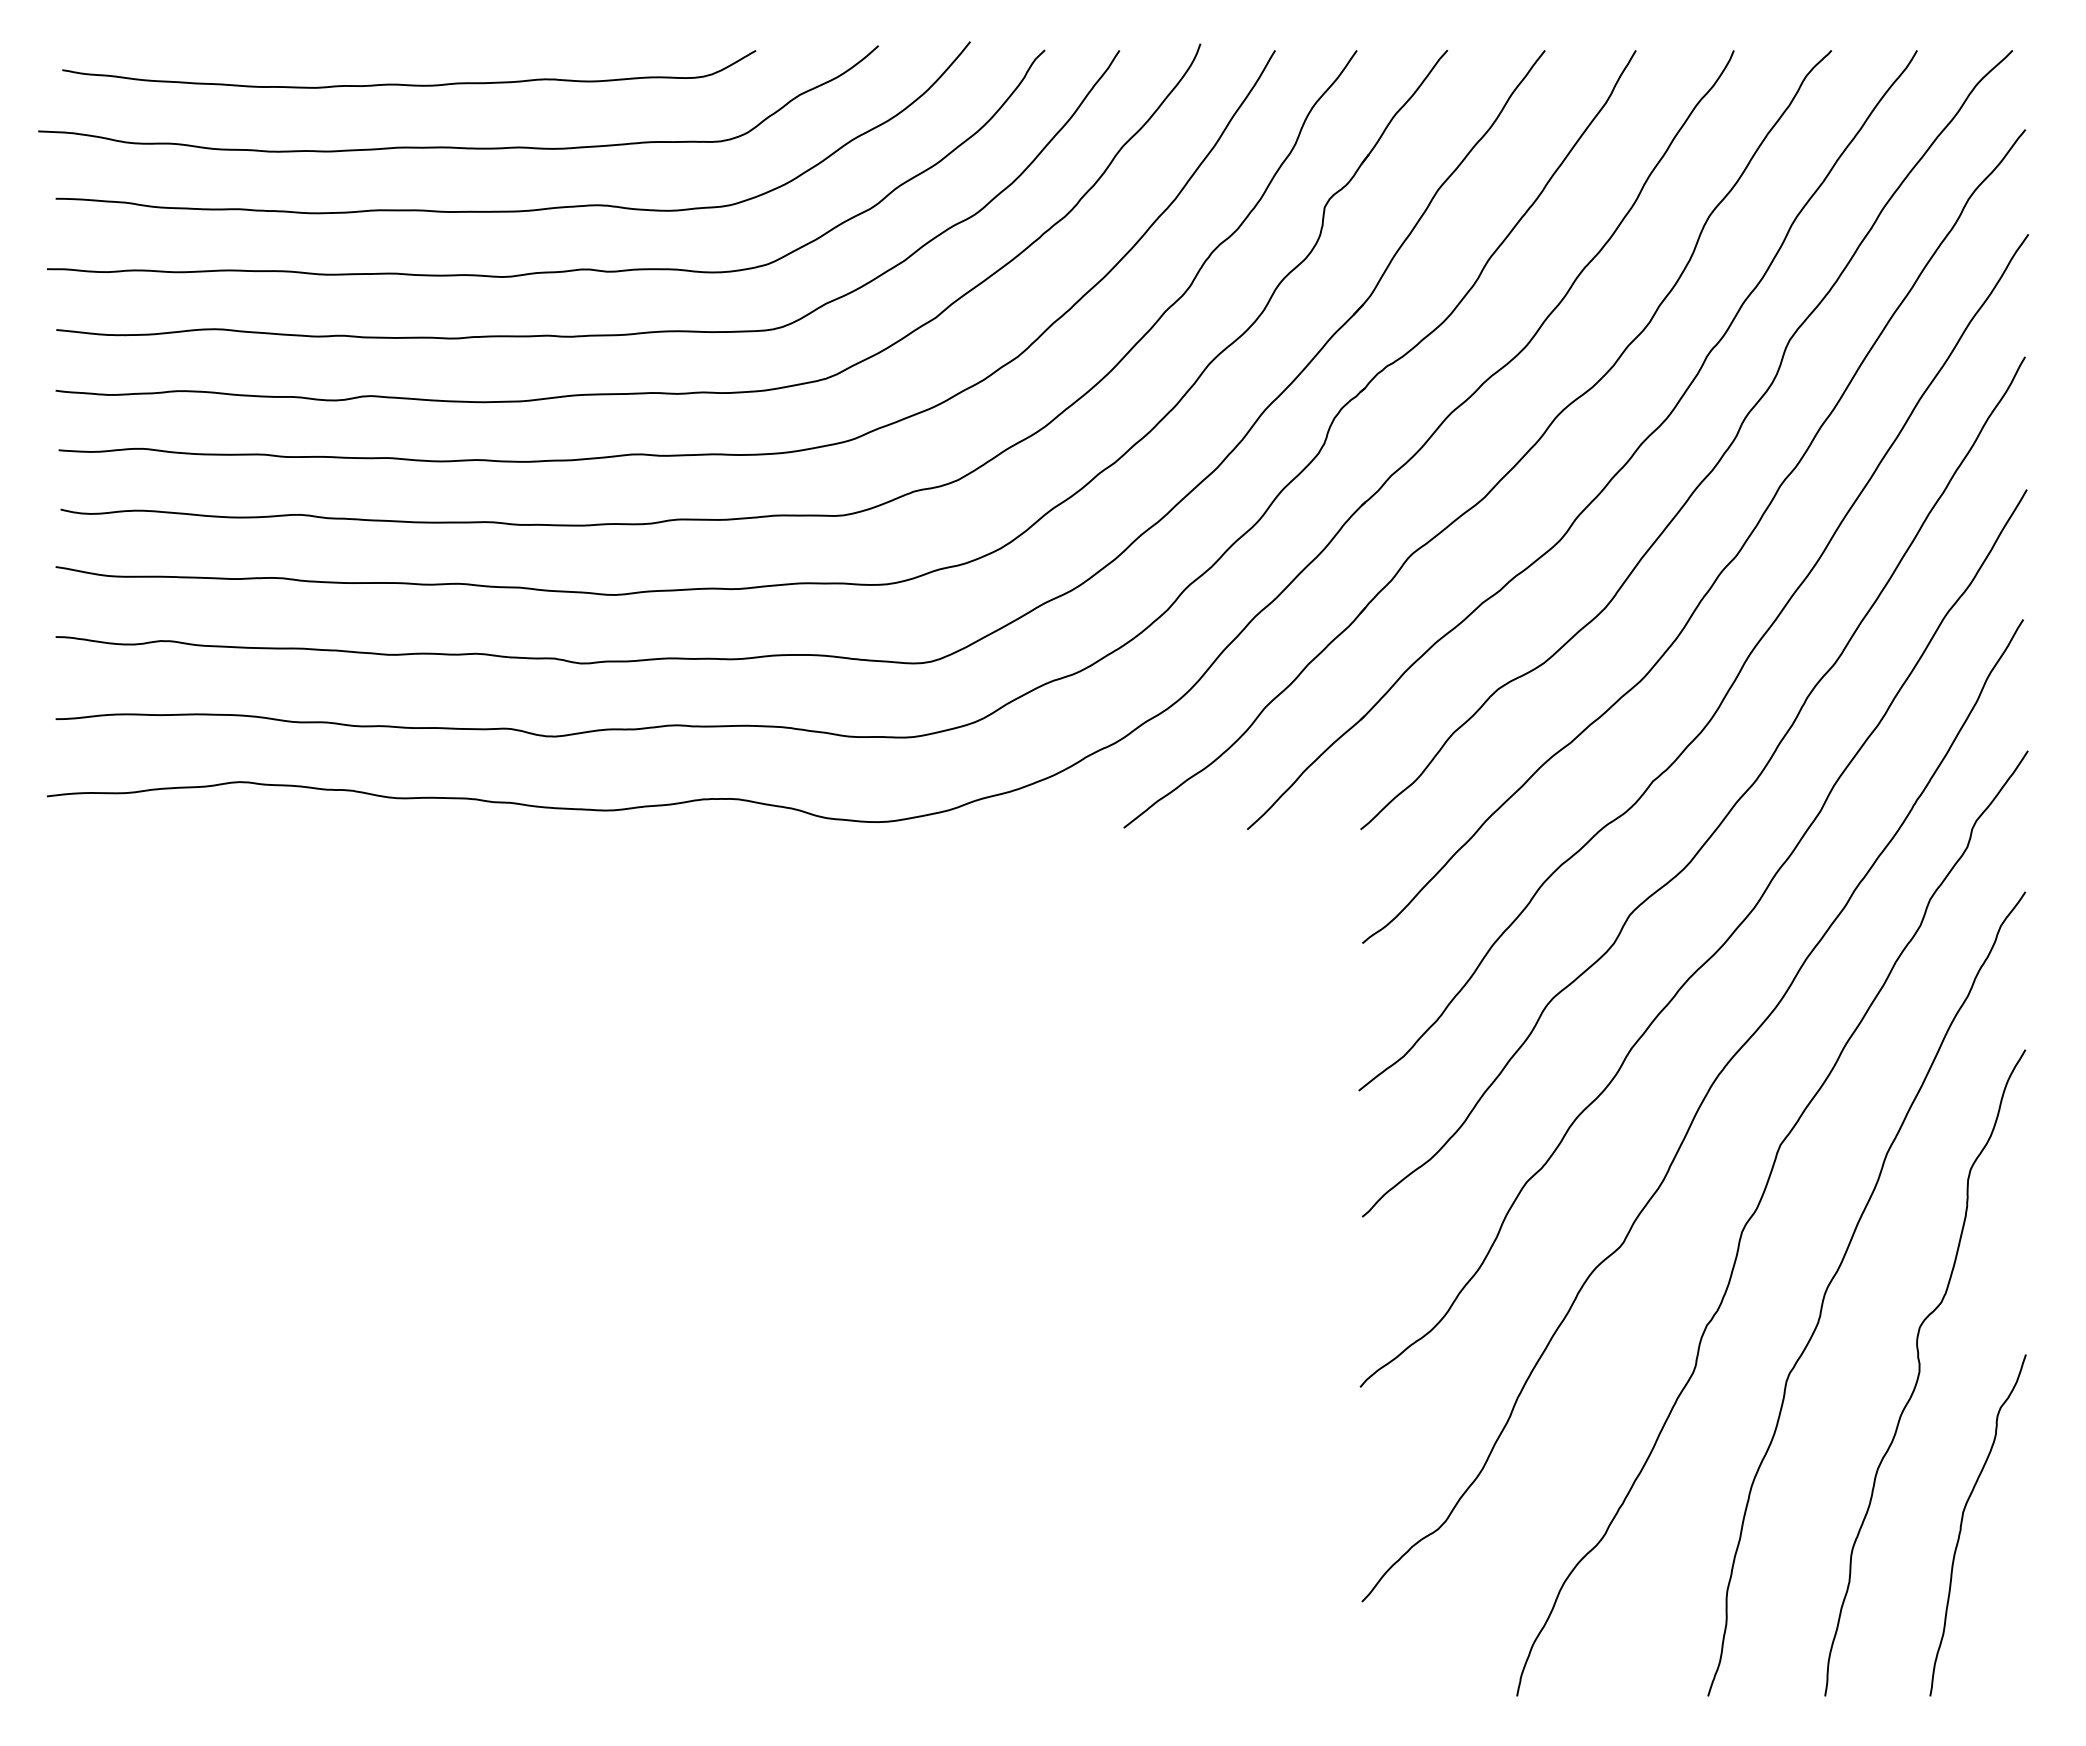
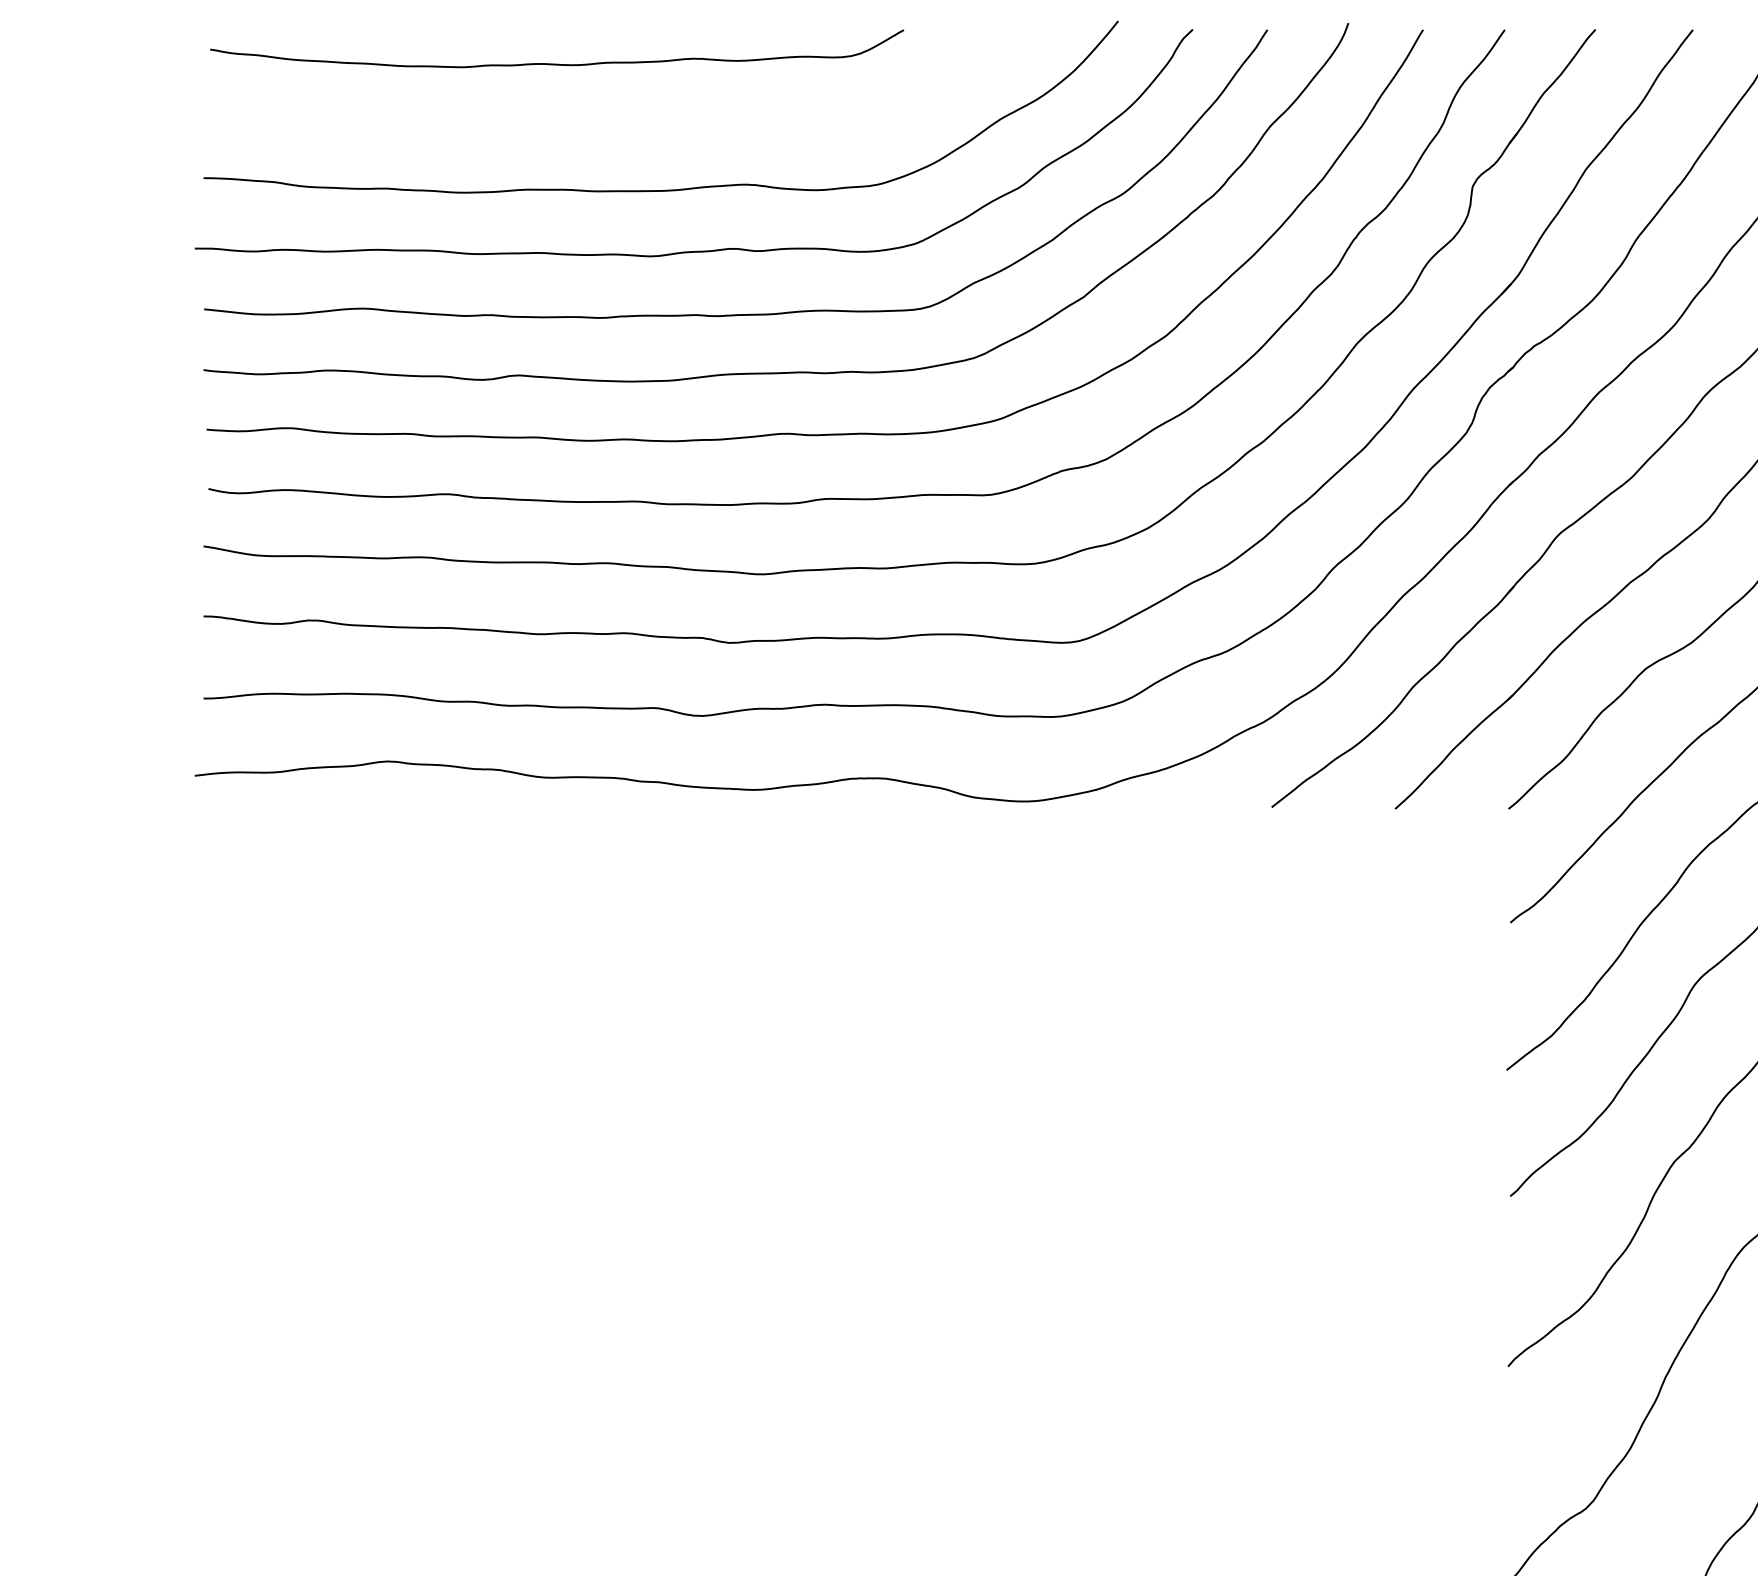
curve: (455, 146) -> (603, 125), removed

